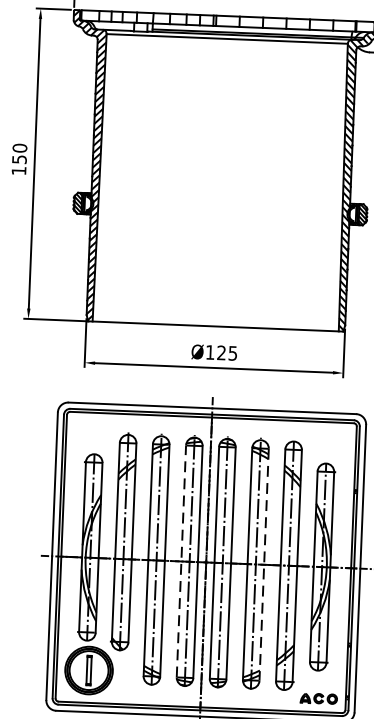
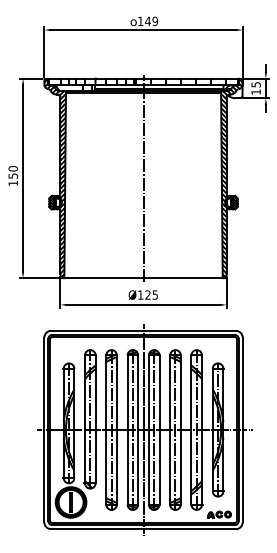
line: (221, 171) -> (143, 178), added
line: (181, 562) -> (127, 430), dashed -> solid
line: (263, 565) -> (180, 430), dashed -> solid

